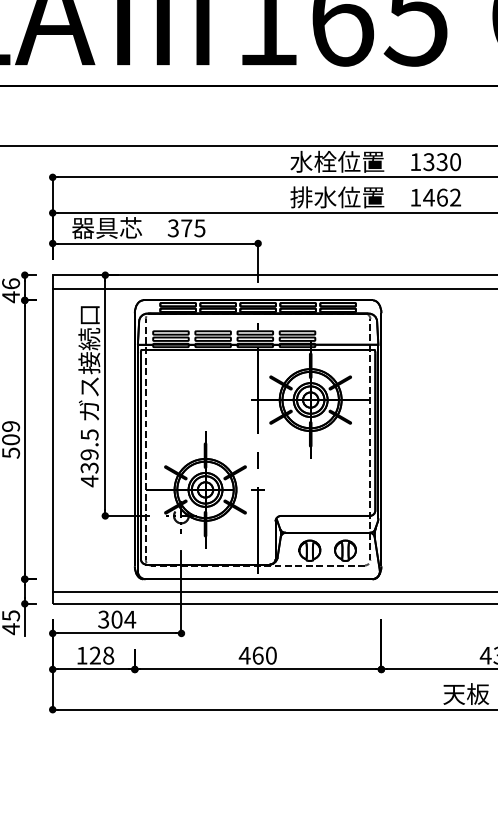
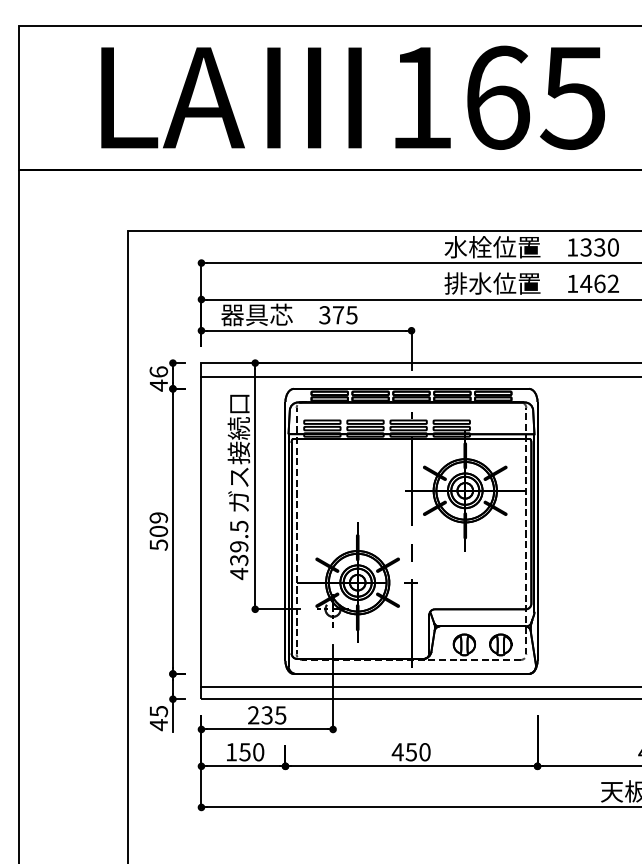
text: (116, 619) -> (266, 715), 304 -> 235
text: (101, 655) -> (251, 752), 128 -> 150
text: (258, 655) -> (411, 752), 460 -> 450

